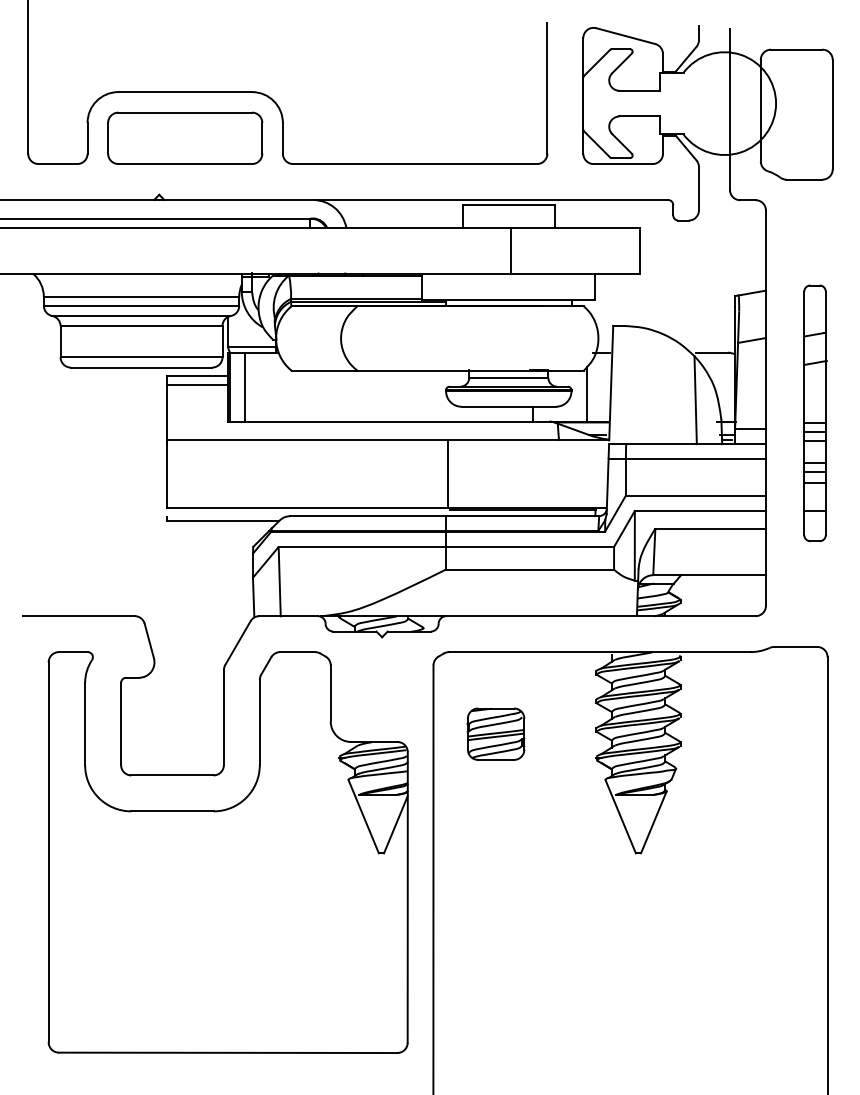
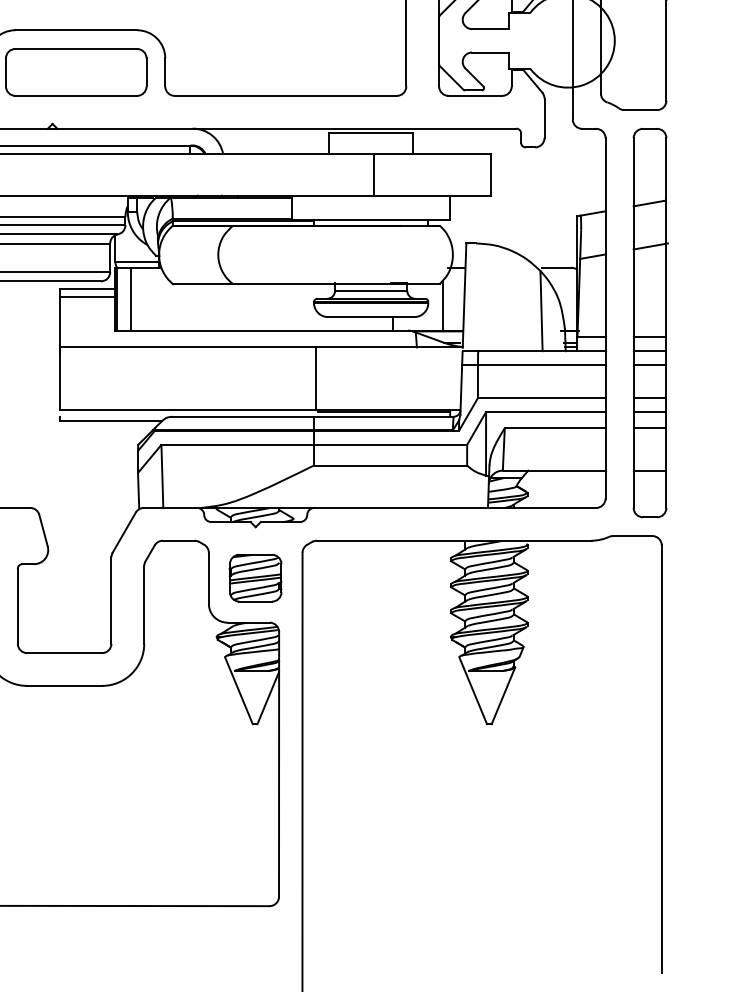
part: (815, 413) -> (650, 323), size x1.67
part: (495, 733) -> (255, 577), moved

